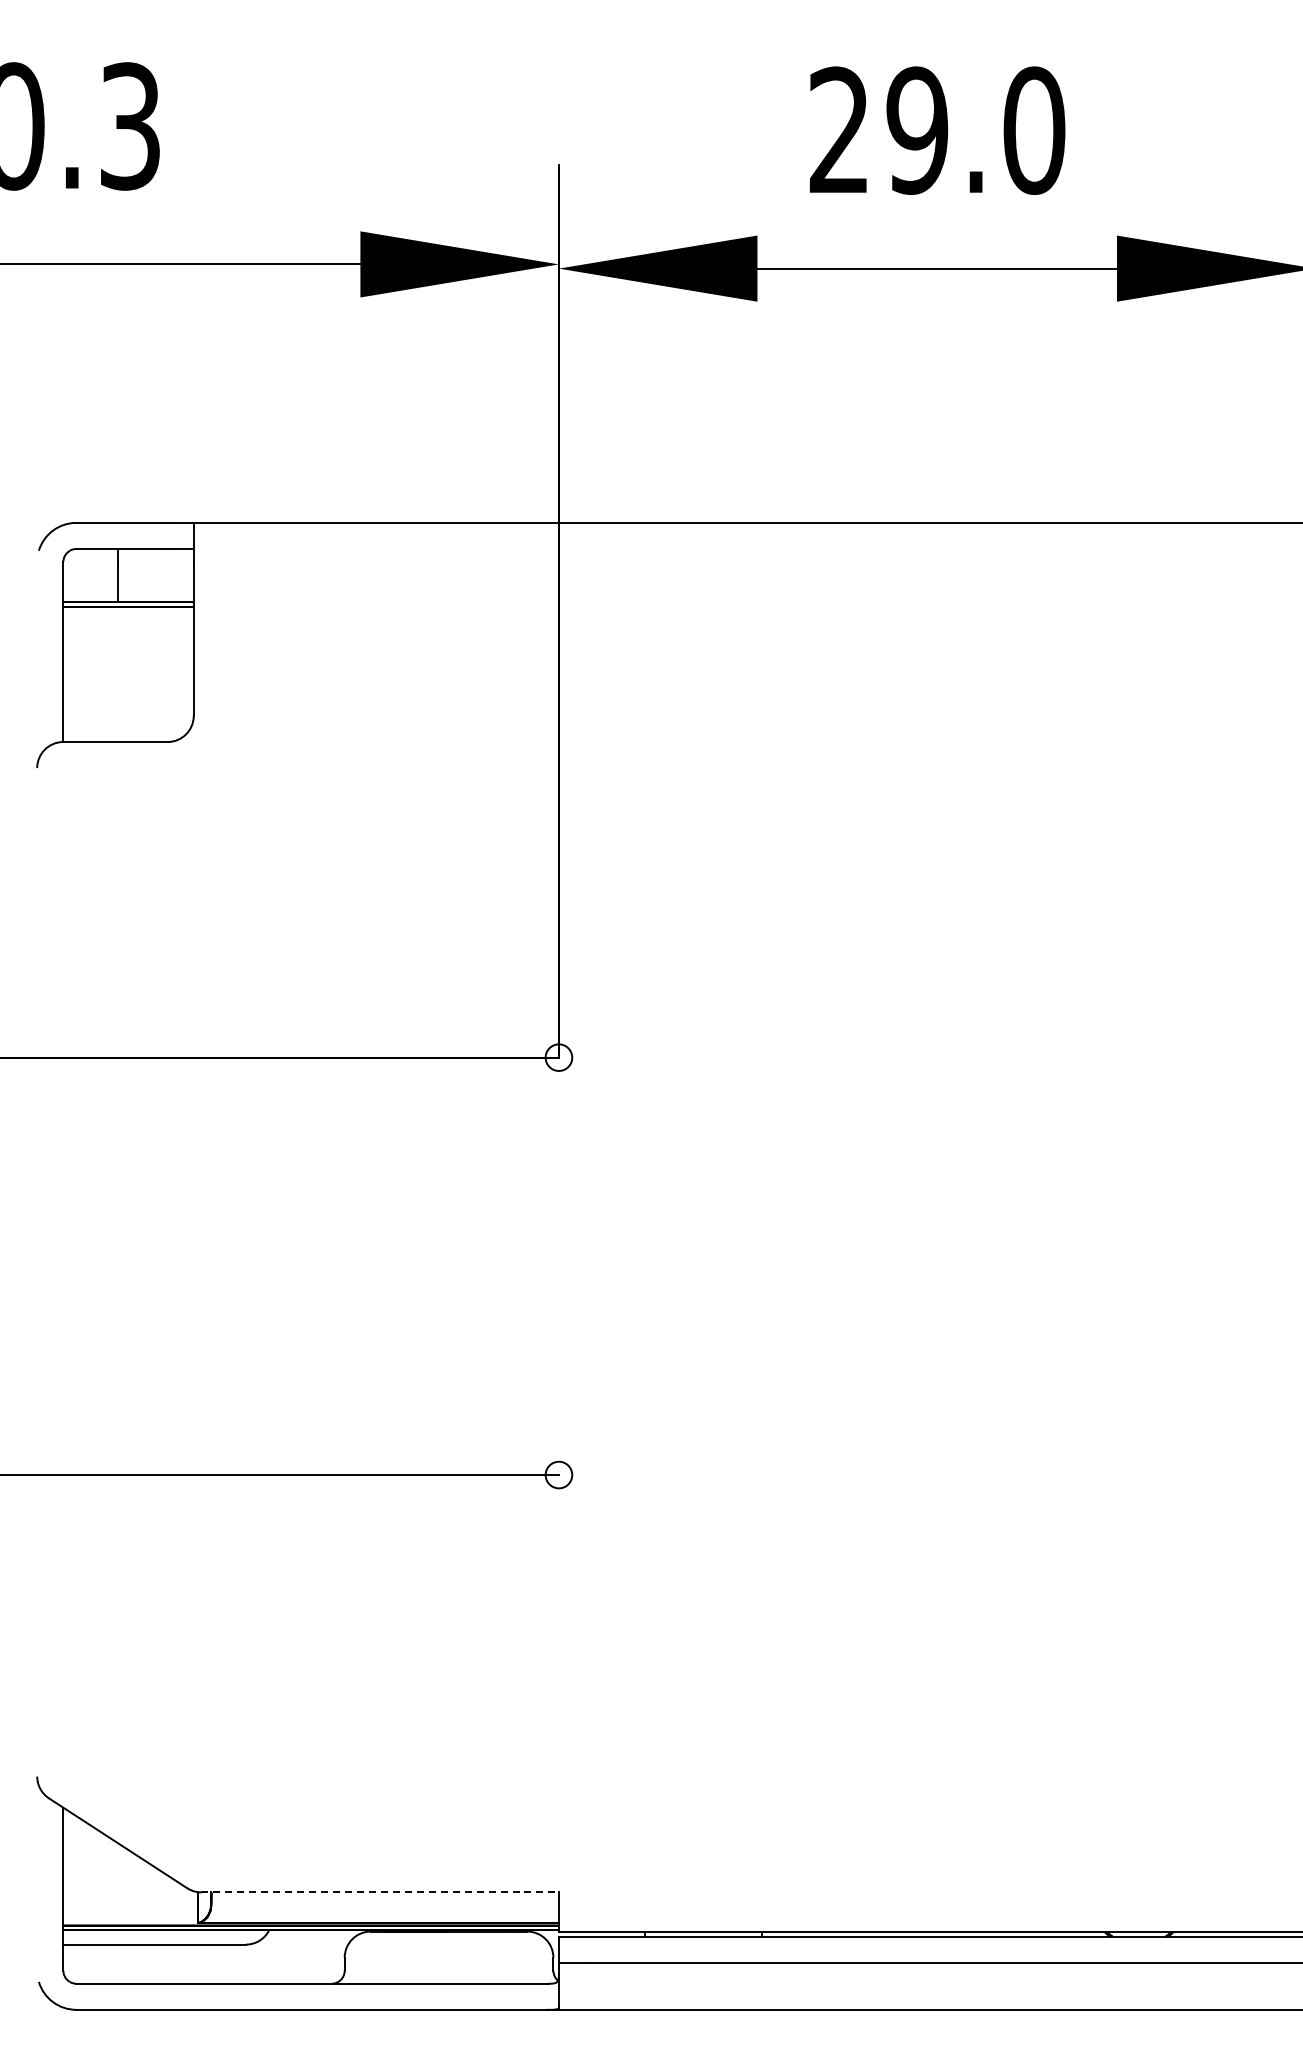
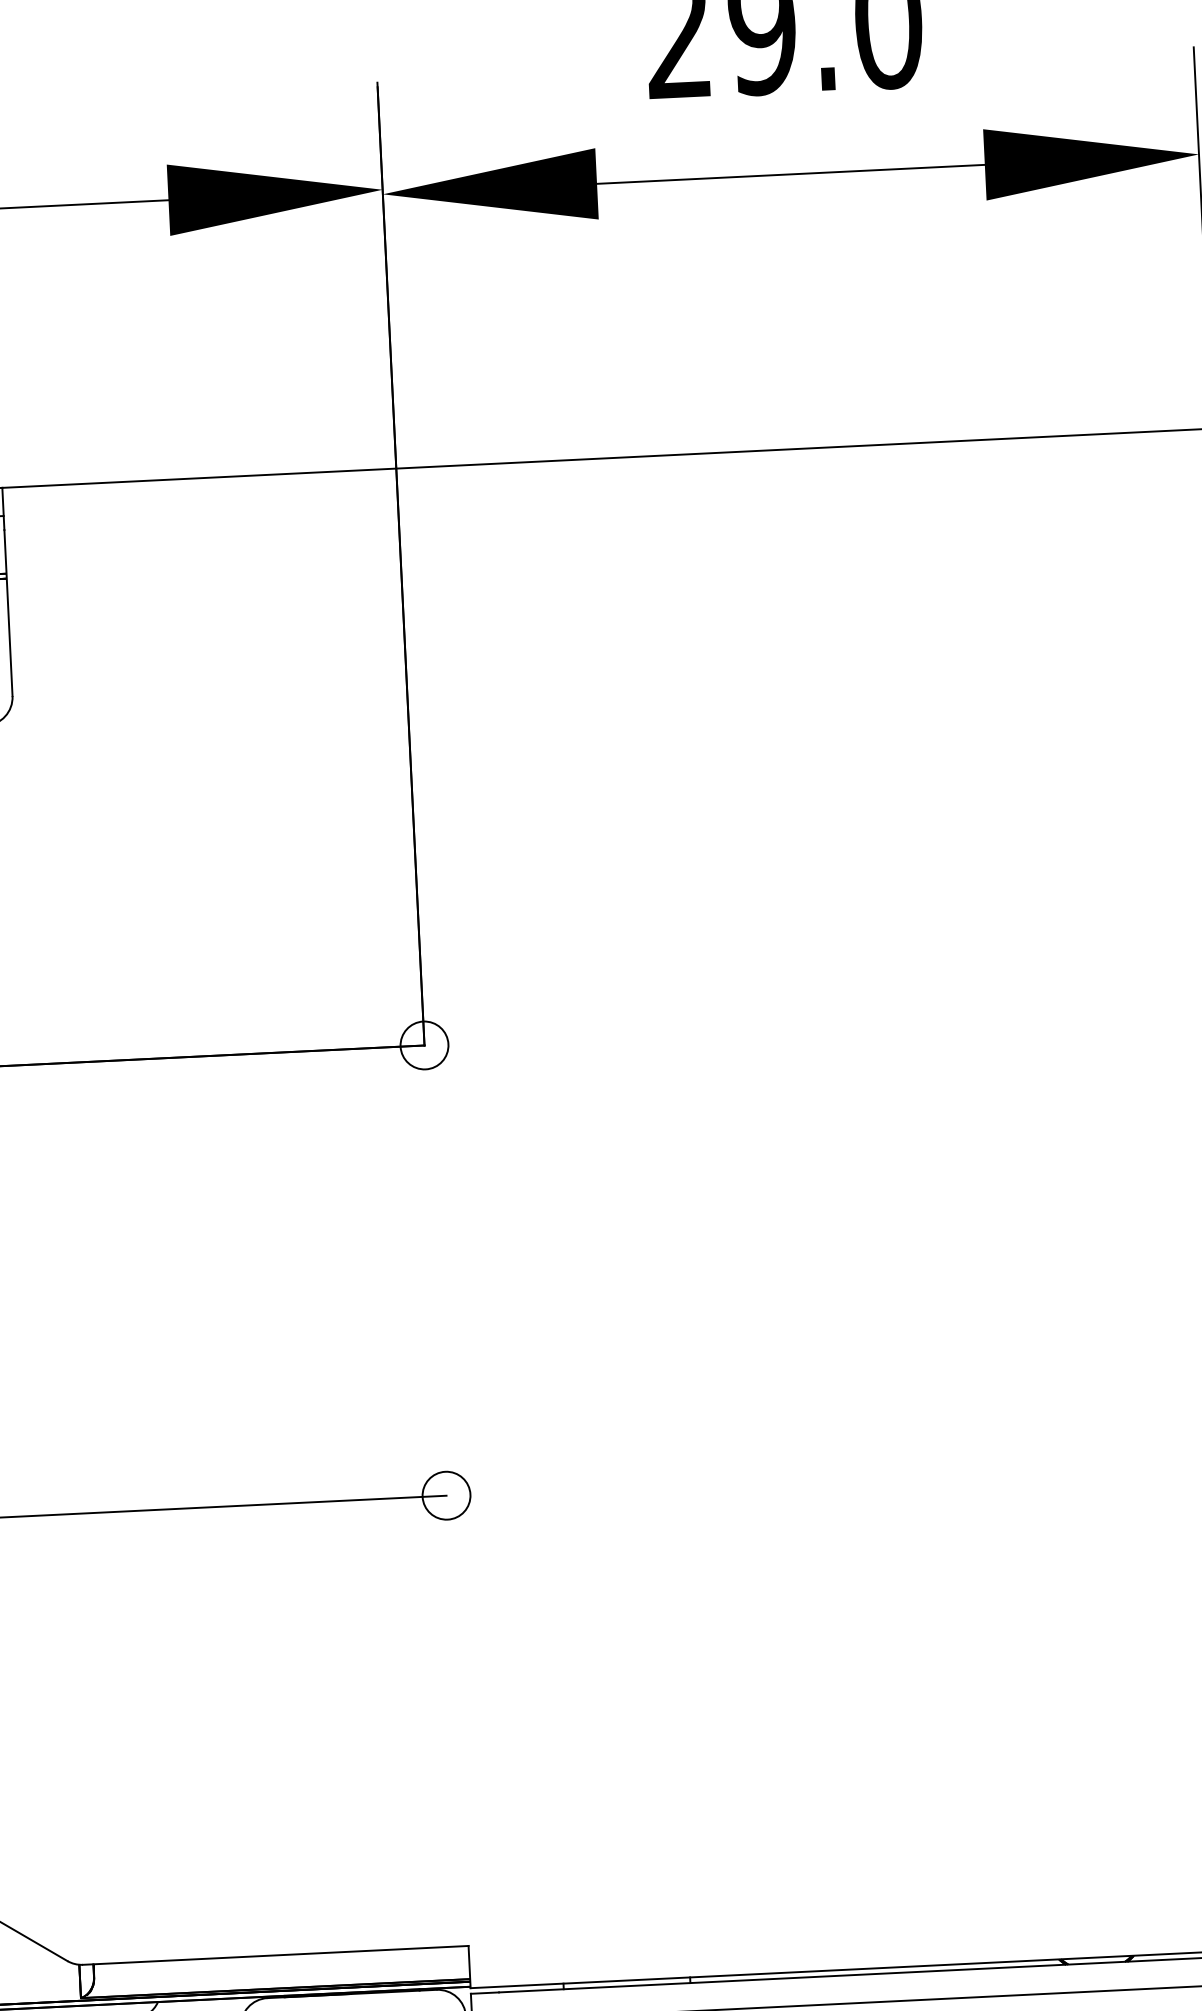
circle: (558, 1057) -> (424, 1045), size x1.67
circle: (558, 1474) -> (446, 1495), size x1.67
line: (380, 1892) -> (276, 1955), dashed -> solid

